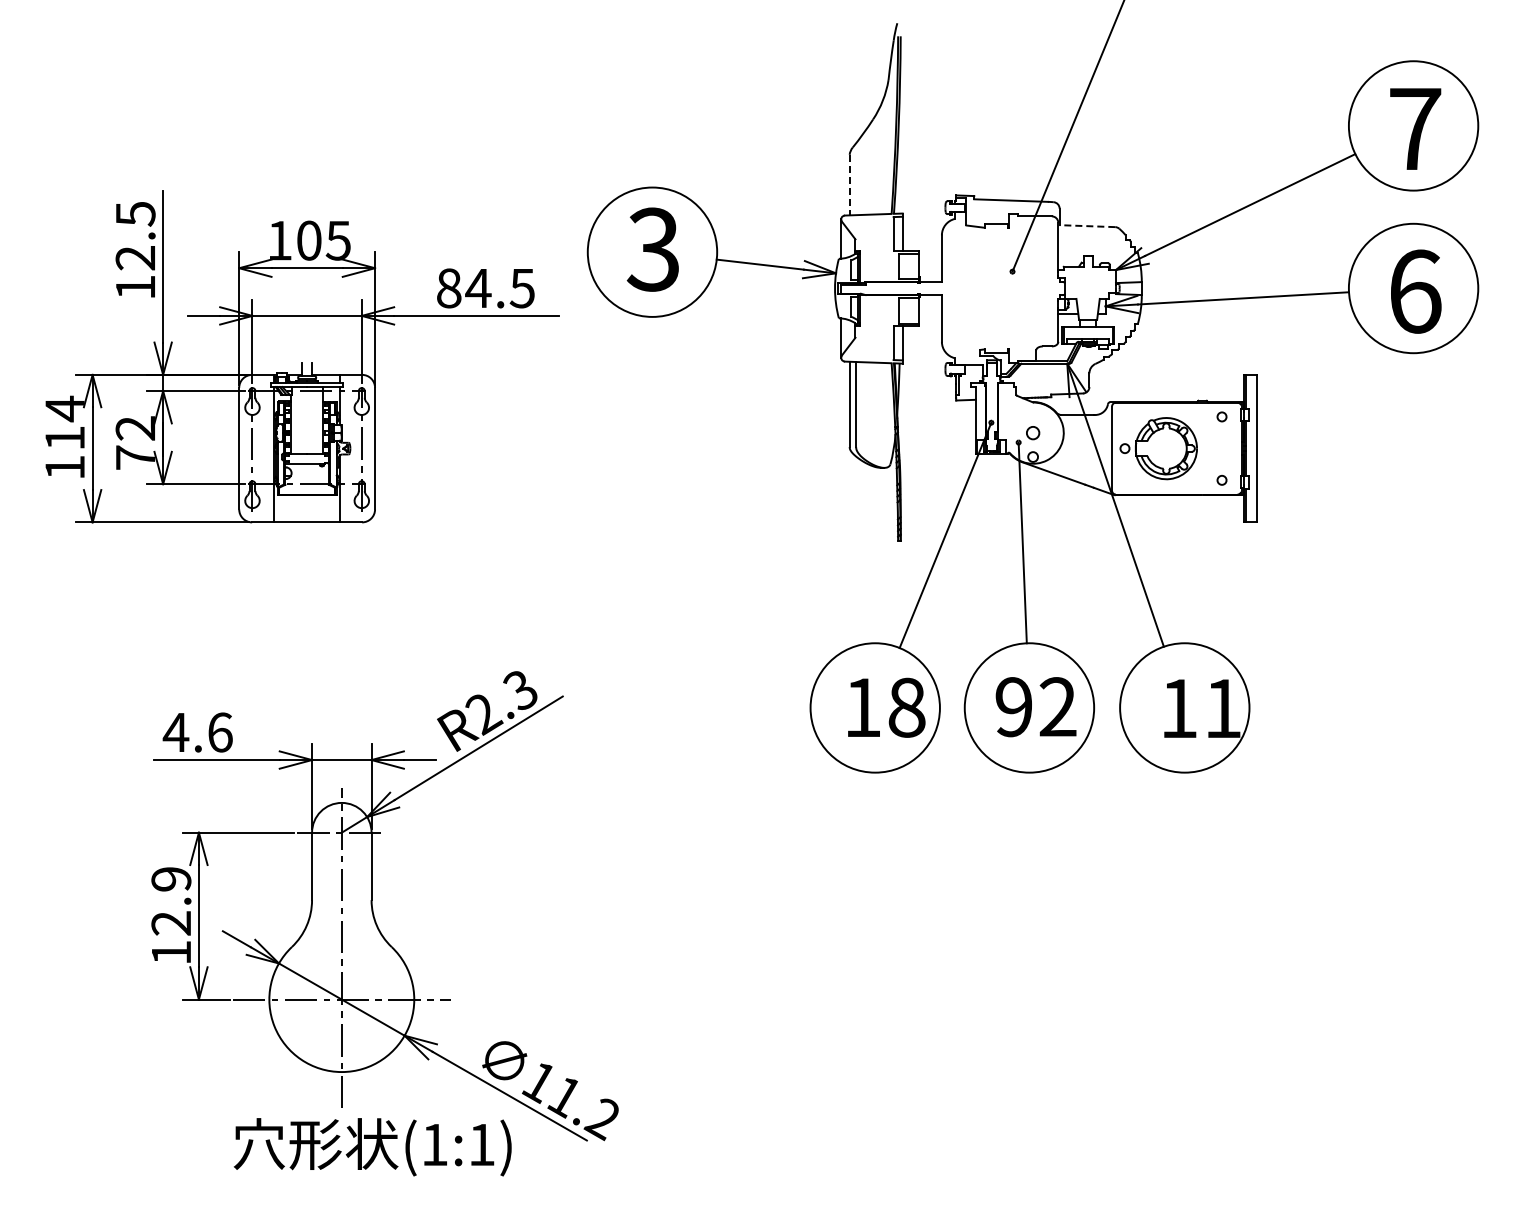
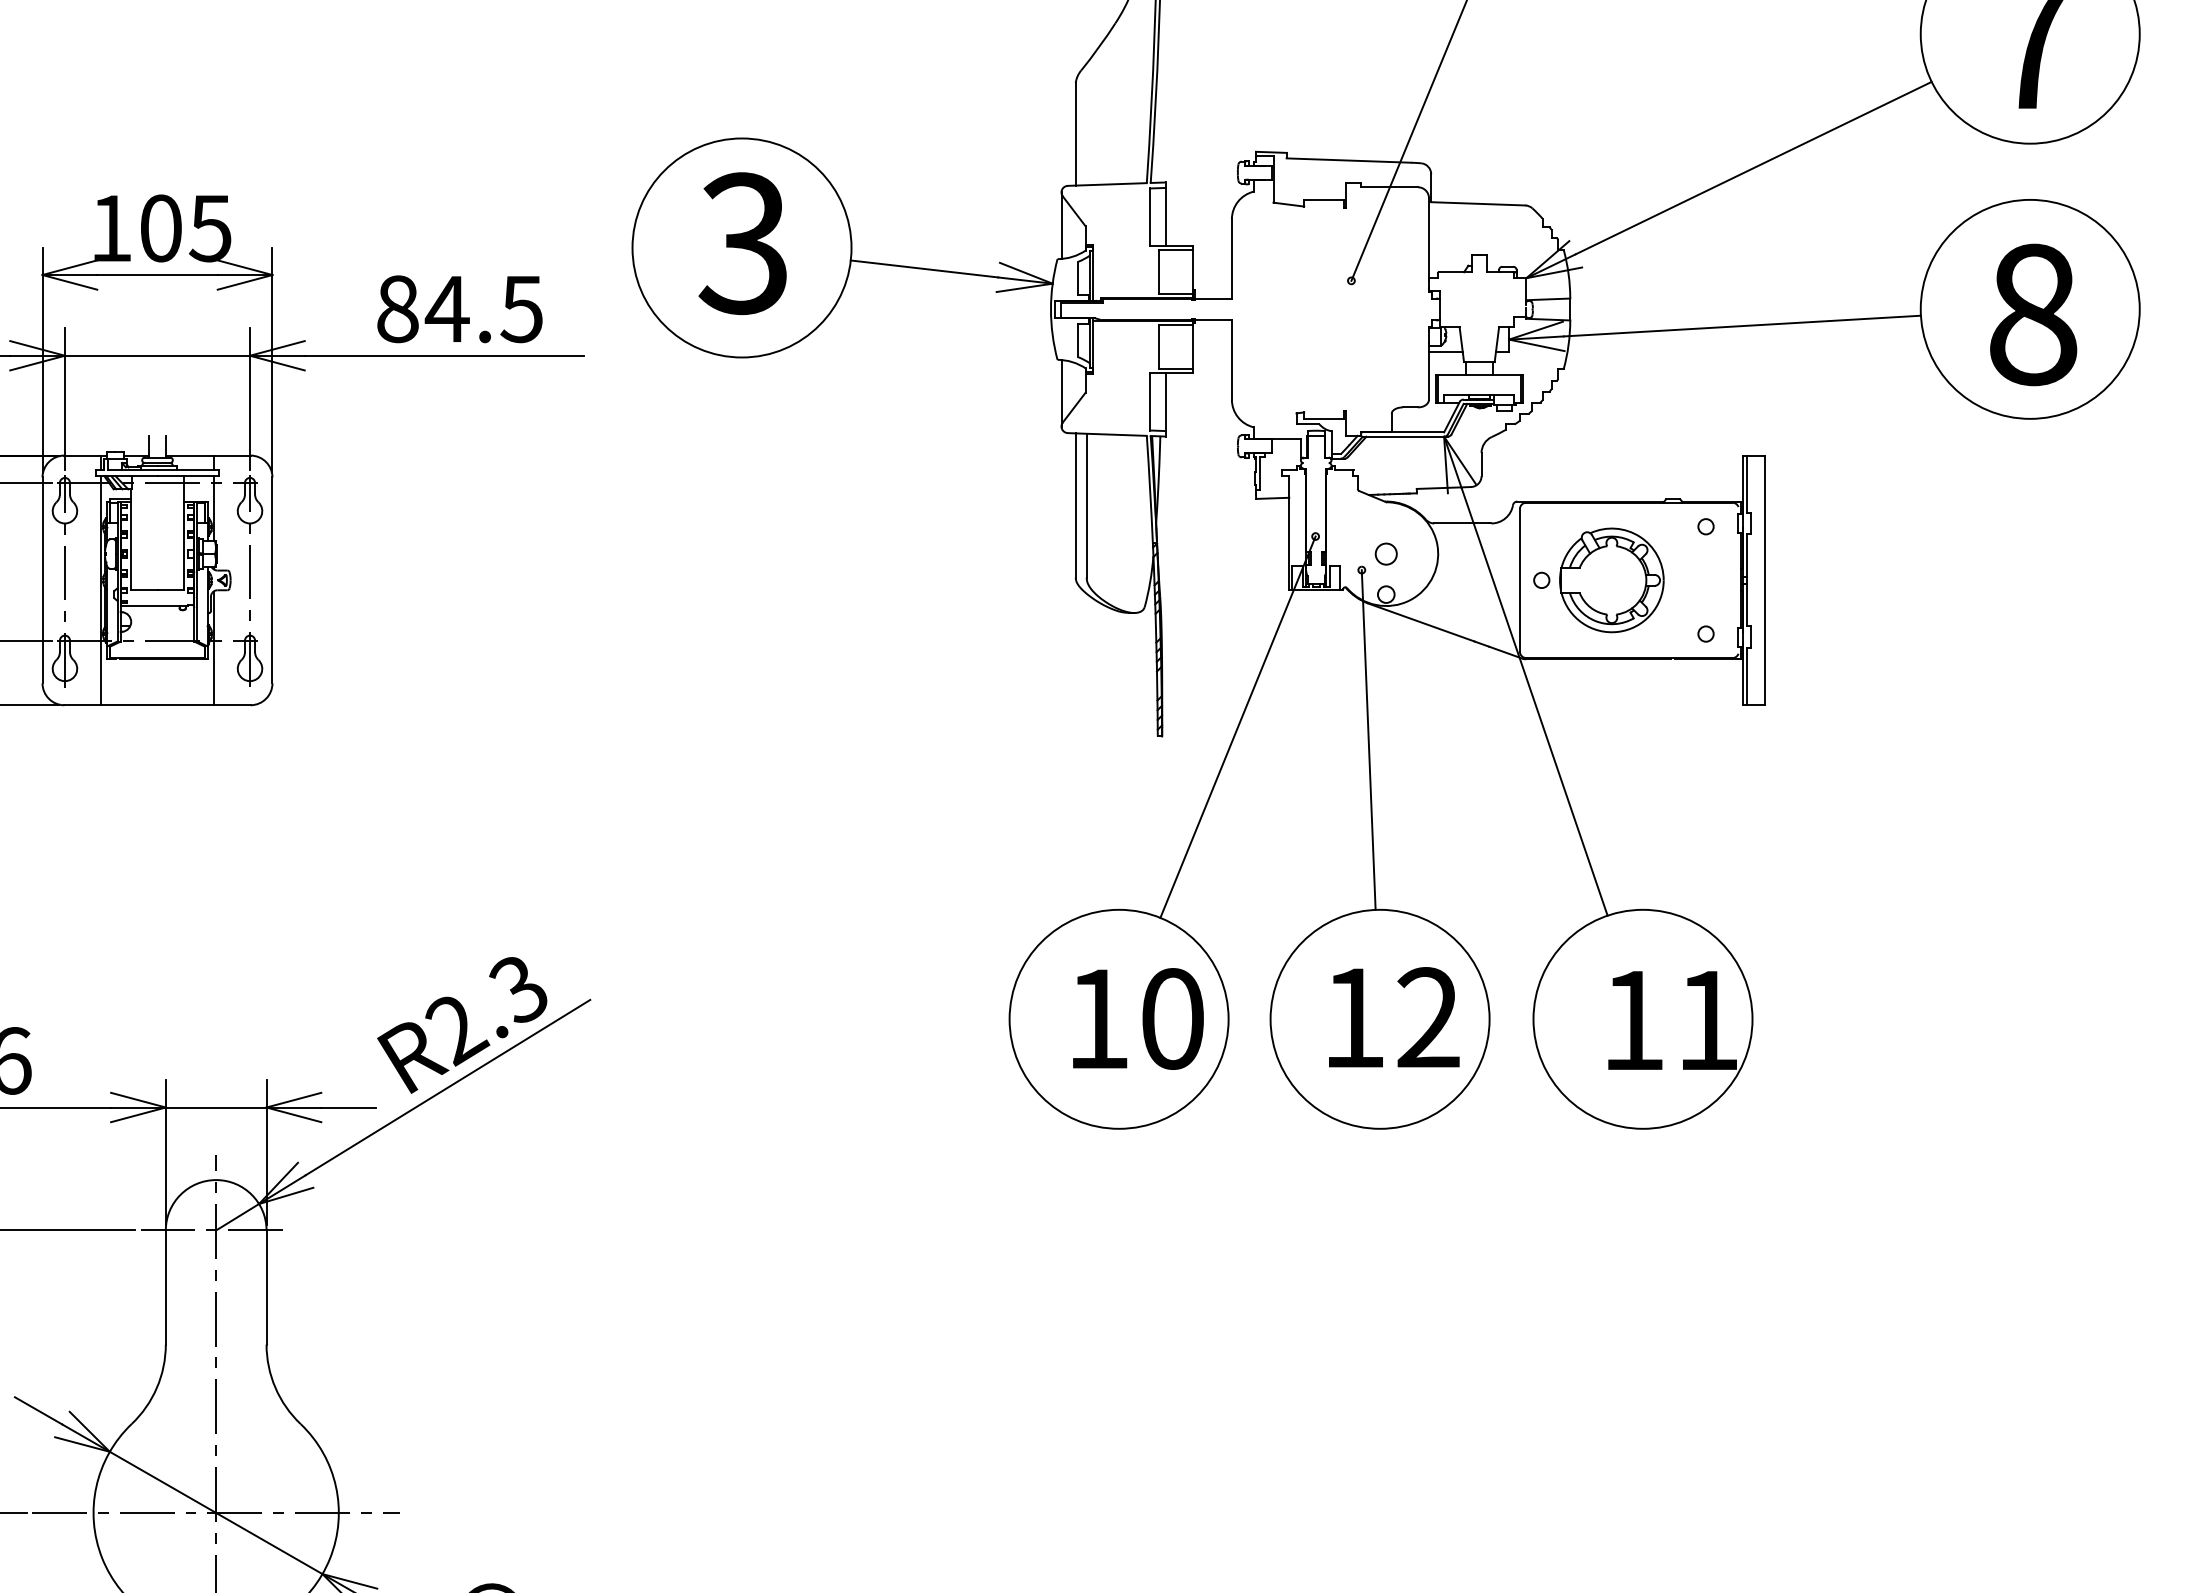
line: (849, 185) -> (1075, 135), dashed -> solid
line: (1087, 226) -> (1478, 204), dashed -> solid
text: (1415, 291) -> (2033, 314), 6 -> 8
text: (906, 707) -> (1171, 1018), 18 -> 10
text: (1013, 707) -> (1353, 1018), 92 -> 12

